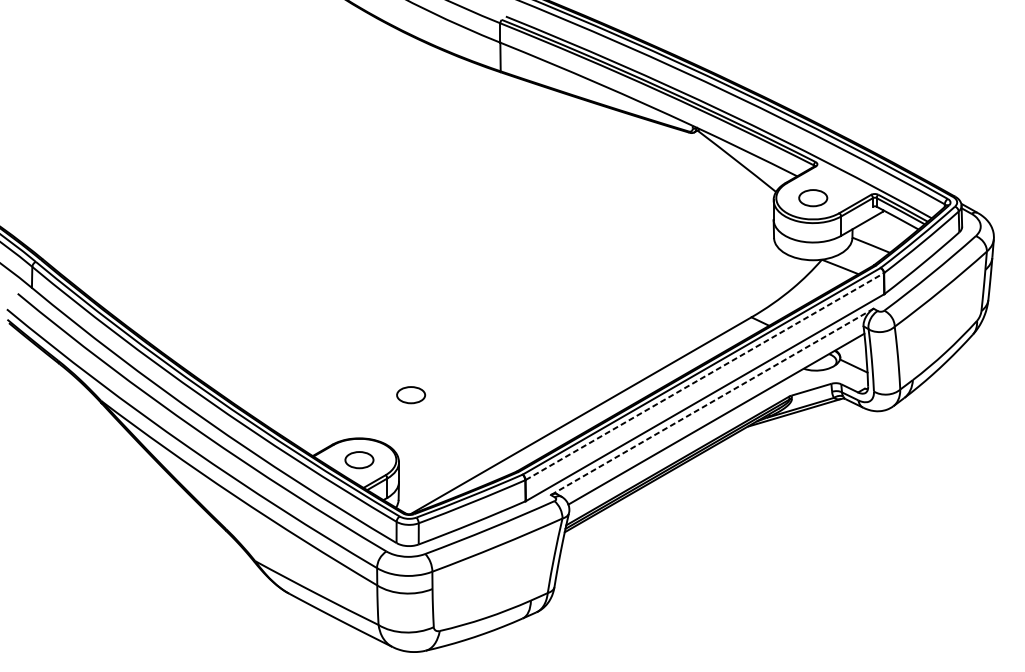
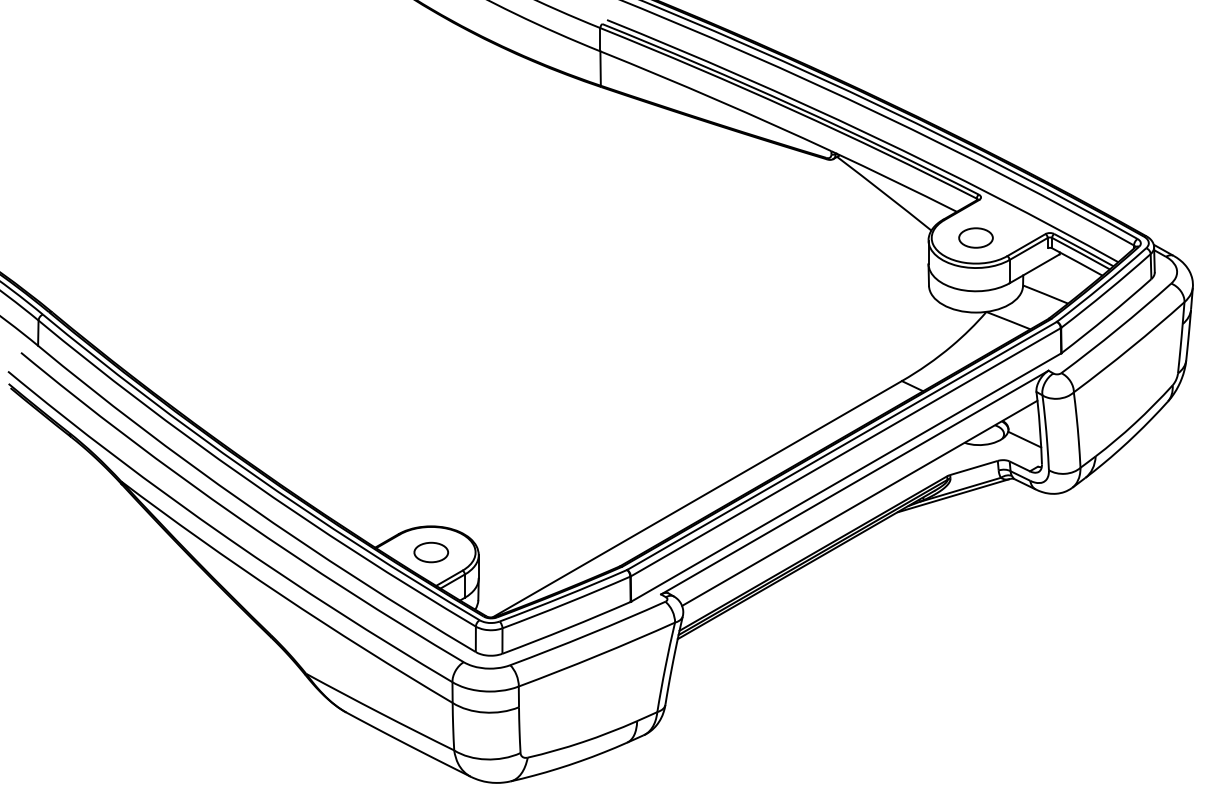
line: (705, 376) -> (846, 452), dashed -> solid
part: (411, 395) -> (493, 474), removed
line: (712, 401) -> (854, 482), dashed -> solid

